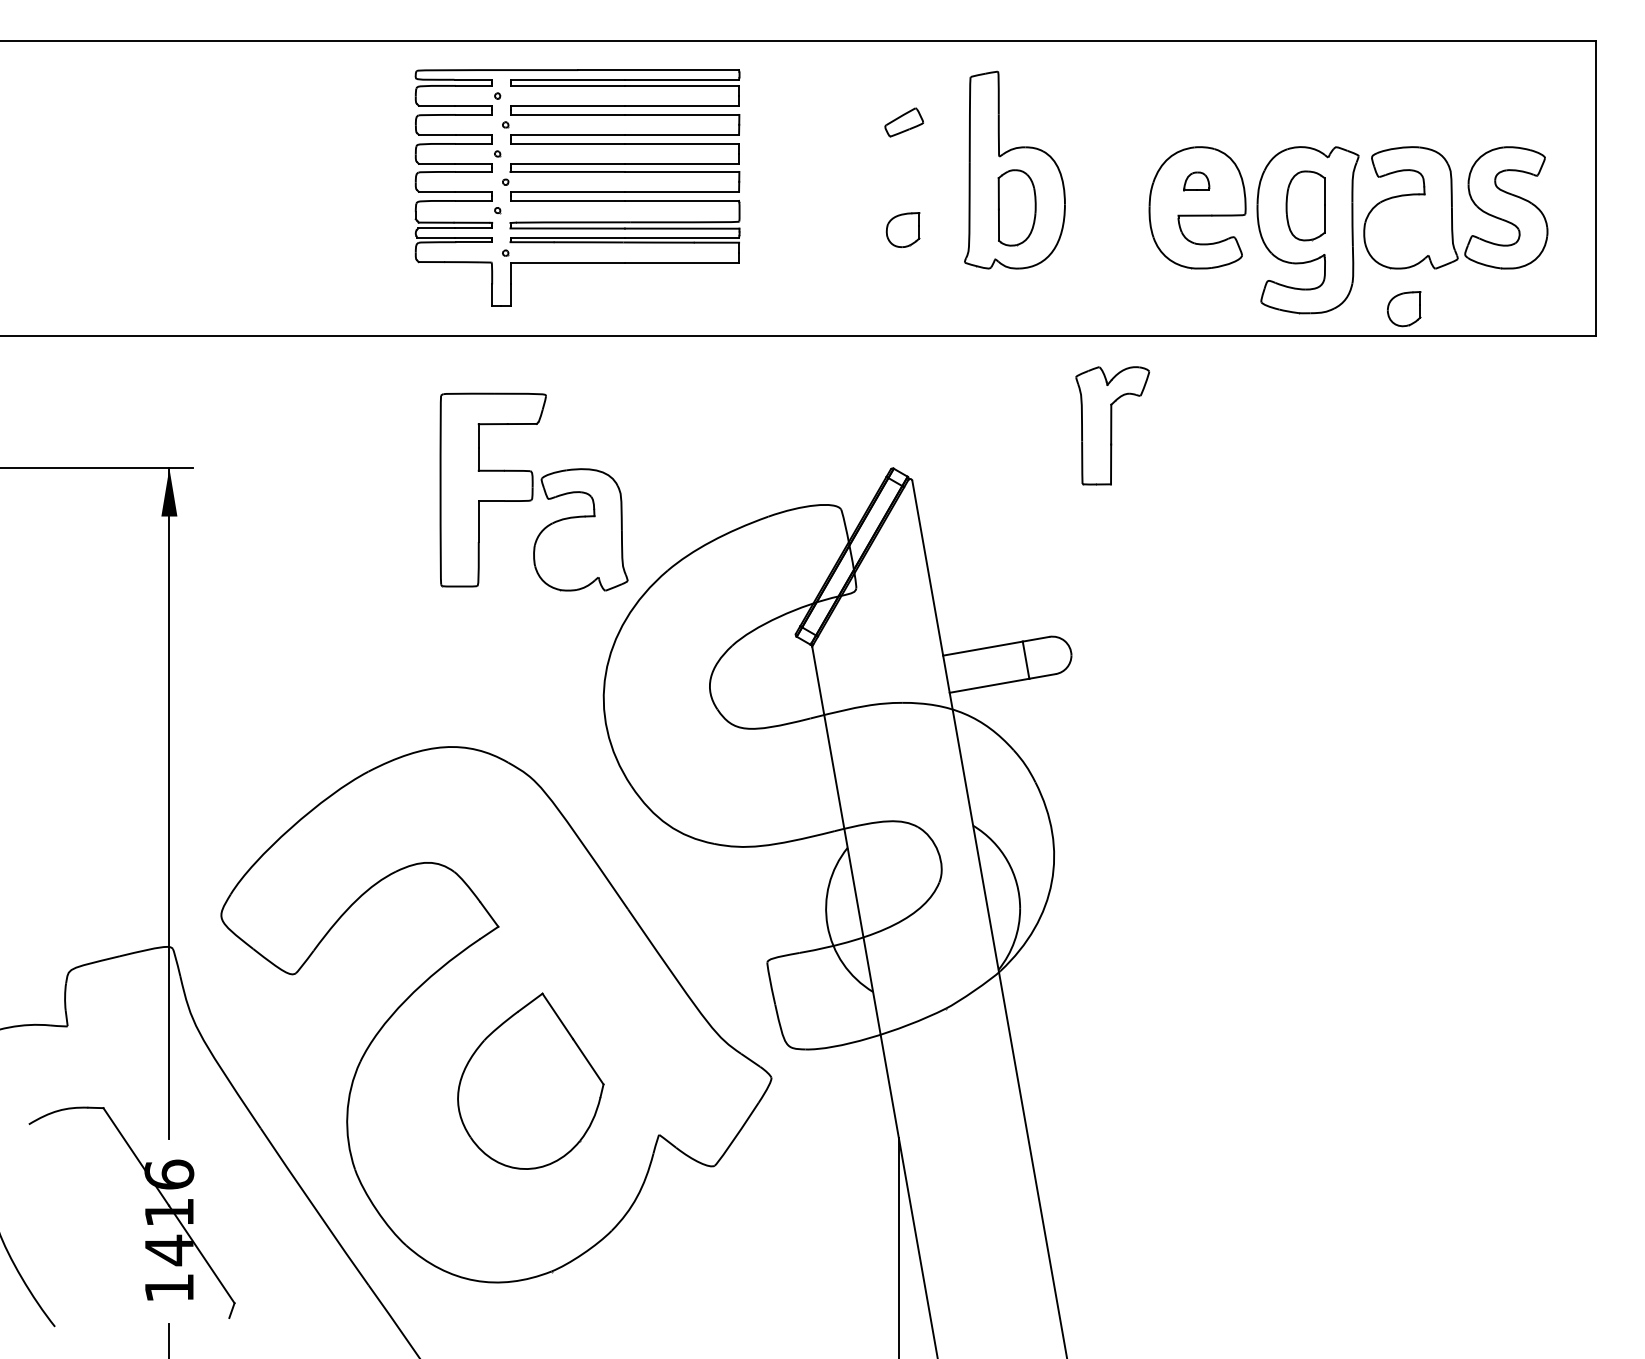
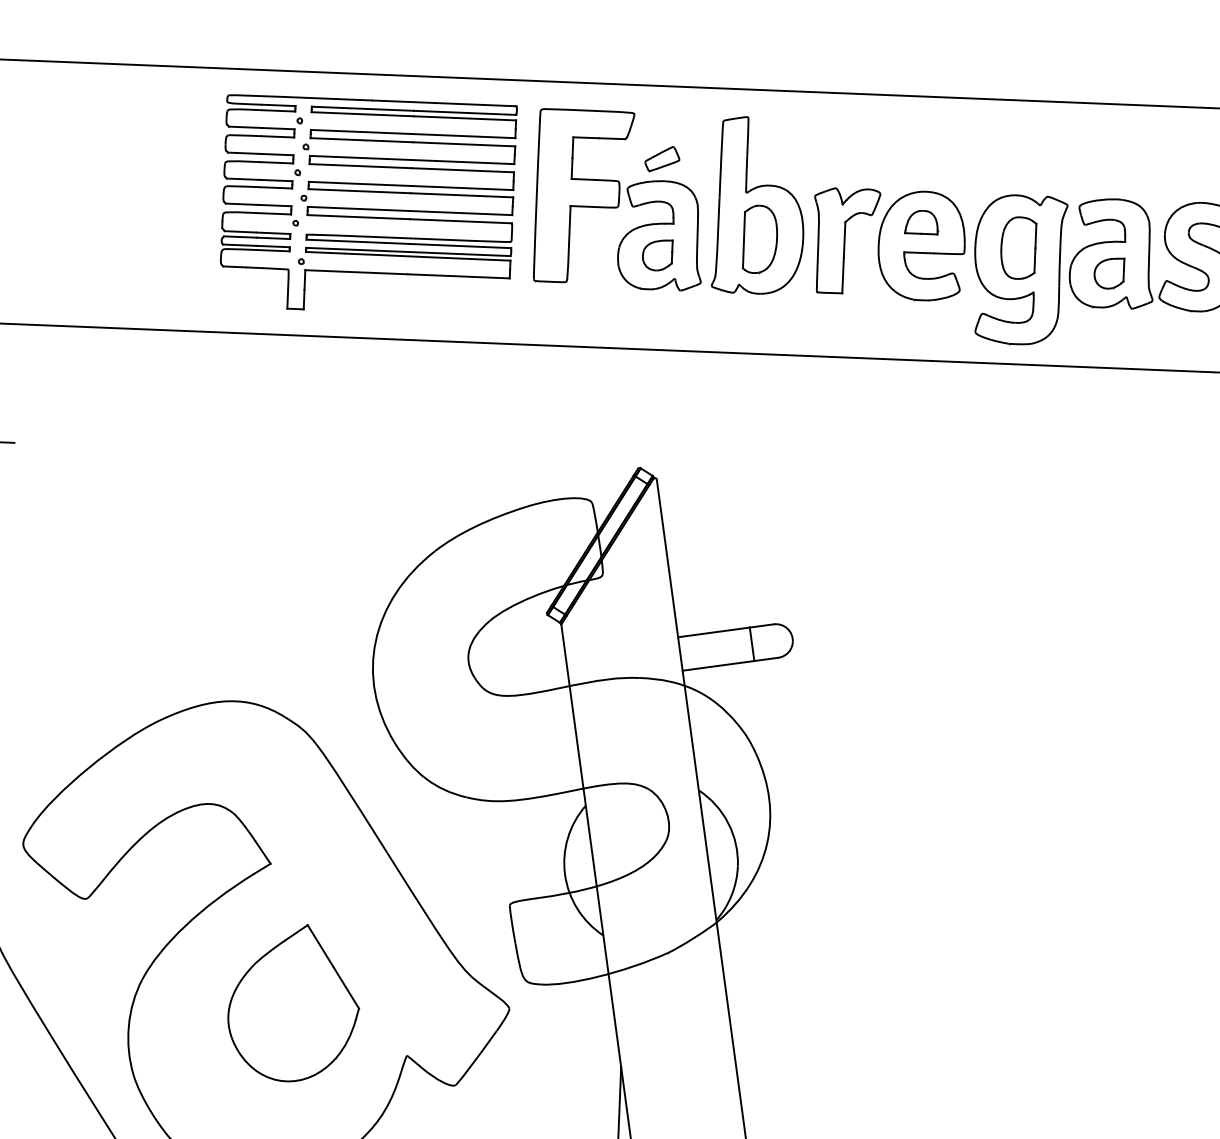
part: (1196, 181) -> (921, 222), size x1.43
part: (1404, 309) -> (1109, 273), moved
part: (1112, 425) -> (845, 240), moved
part: (533, 491) -> (619, 199), moved

